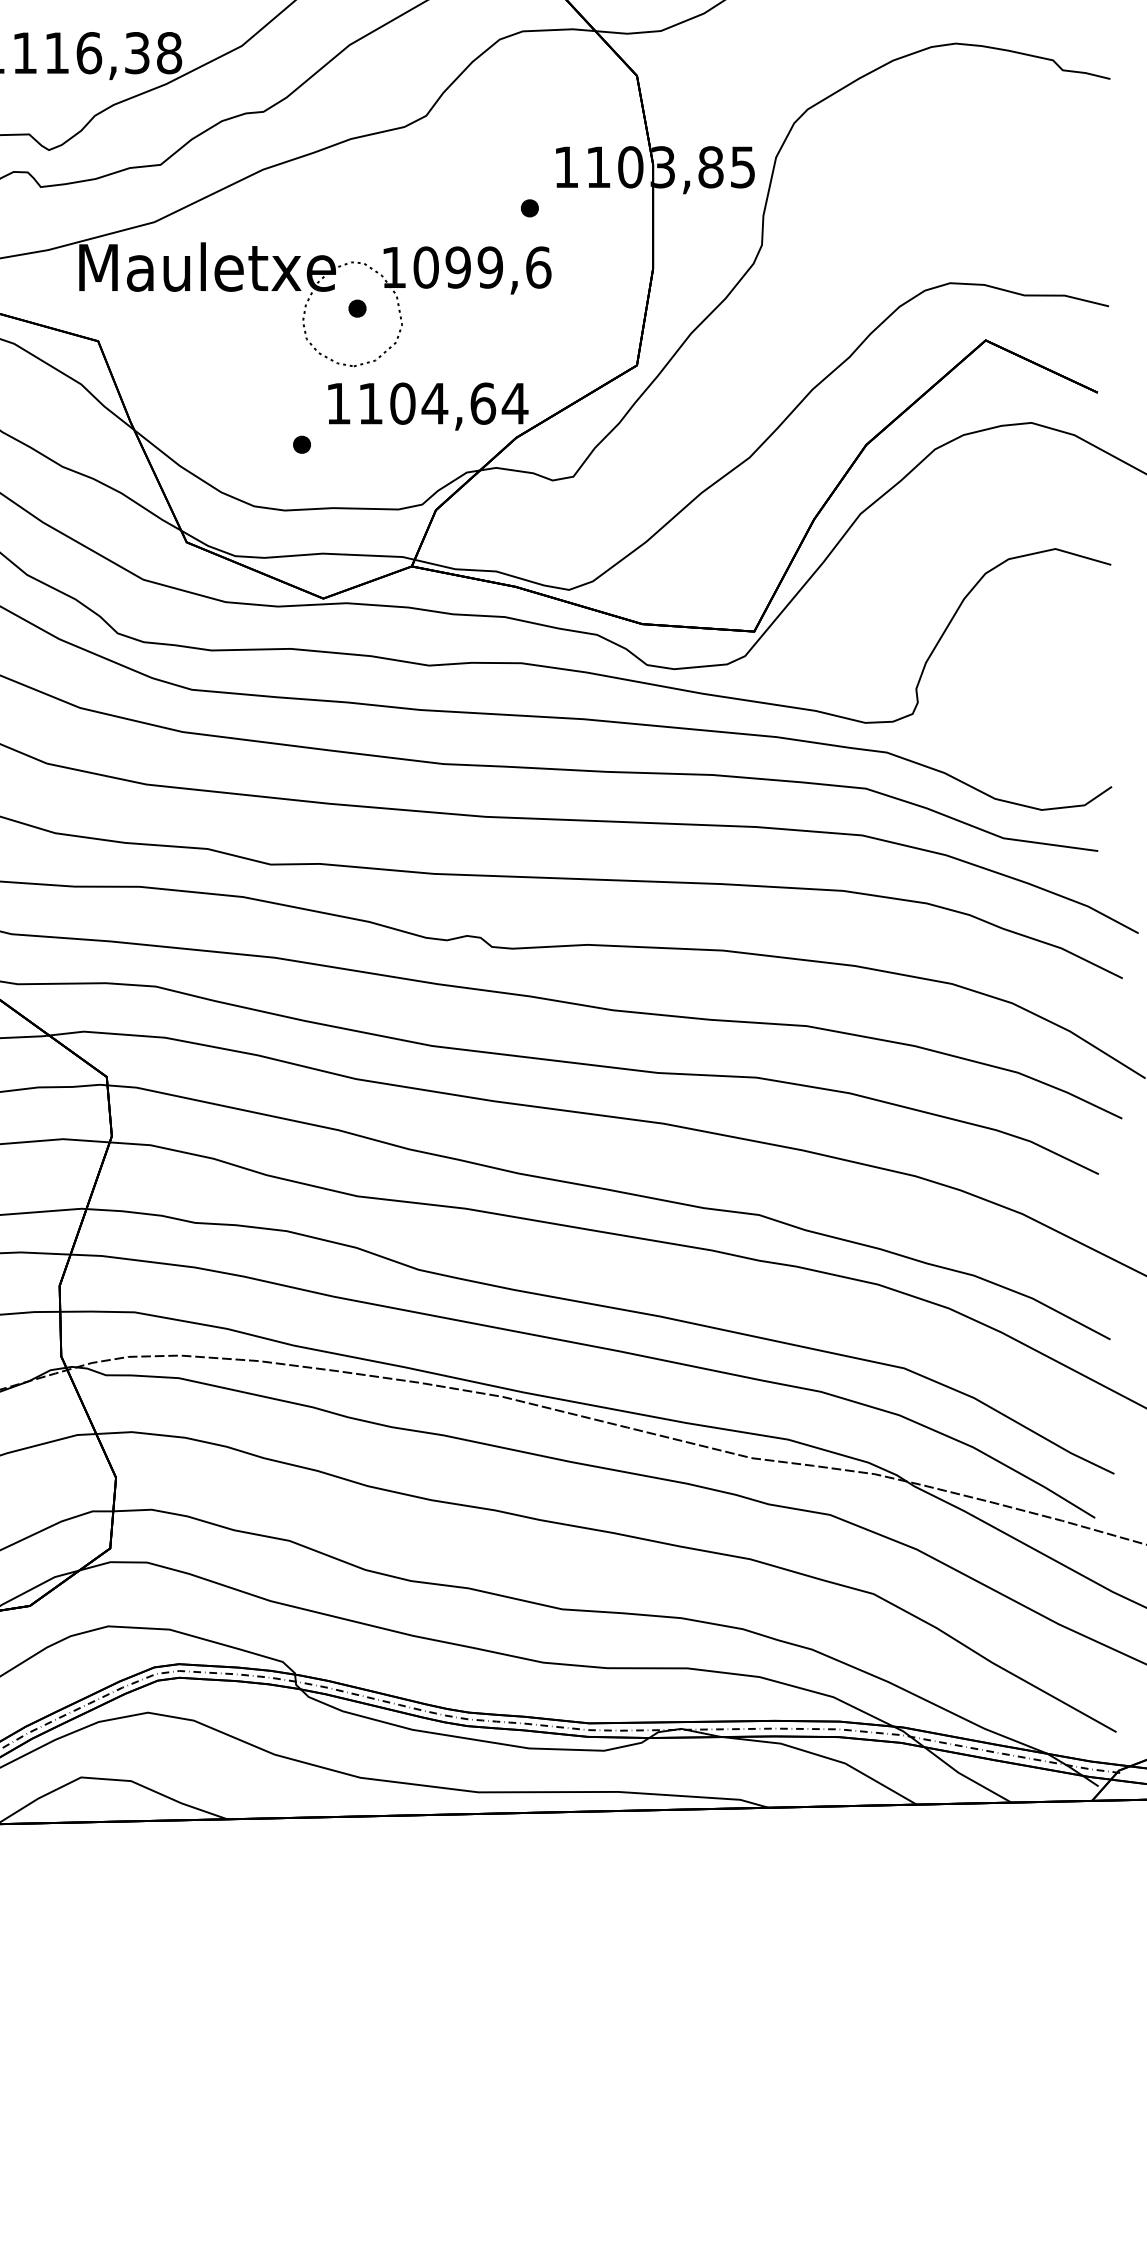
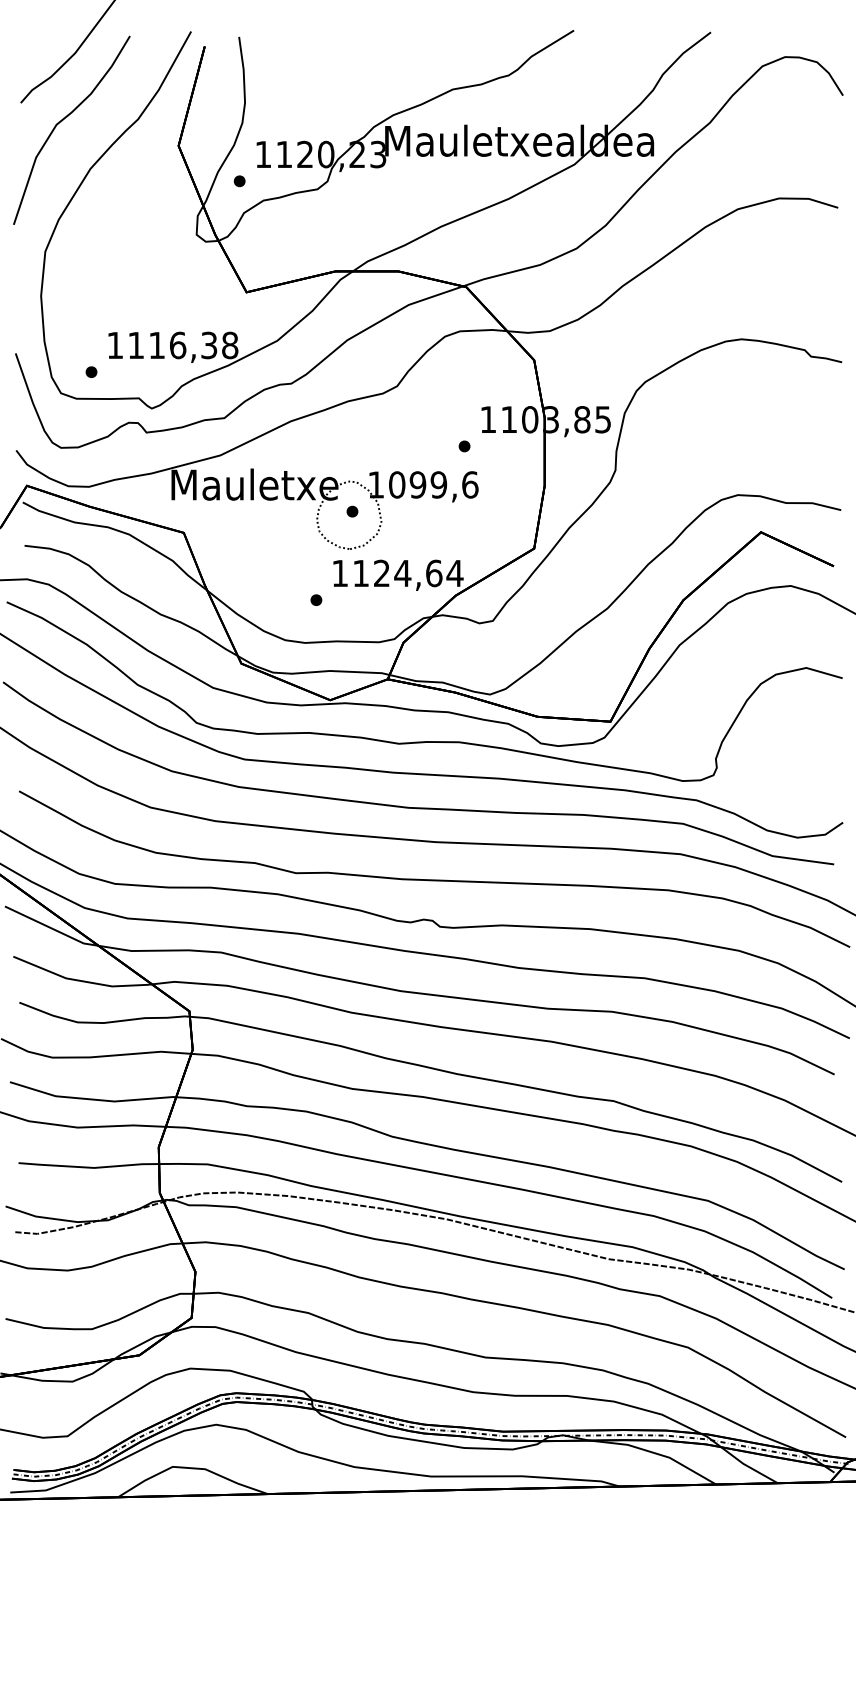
text: (402, 403) -> (381, 573), 1104,64 -> 1124,64

